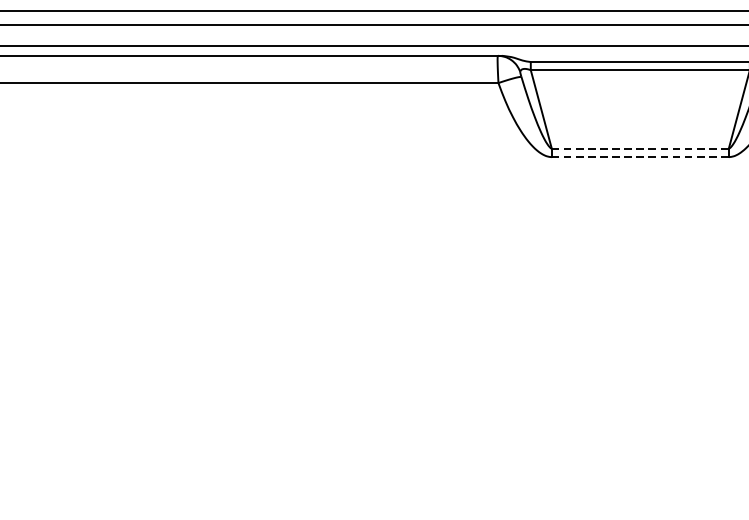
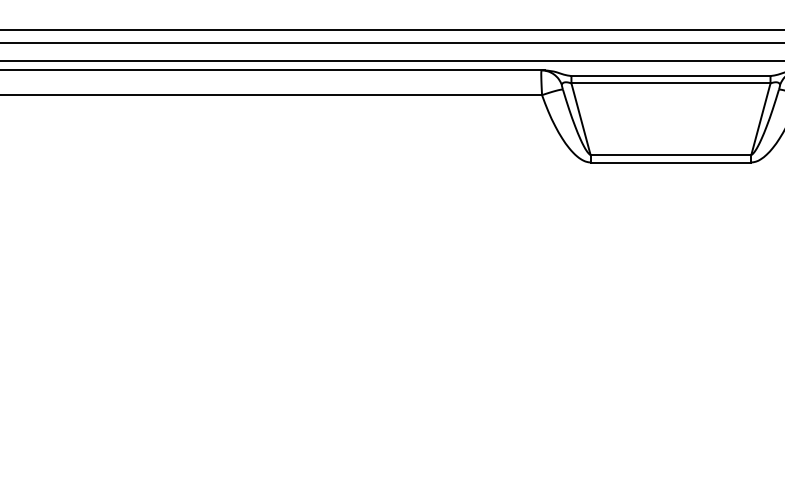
line: (639, 148) -> (670, 154), dashed -> solid
line: (639, 157) -> (670, 162), dashed -> solid

